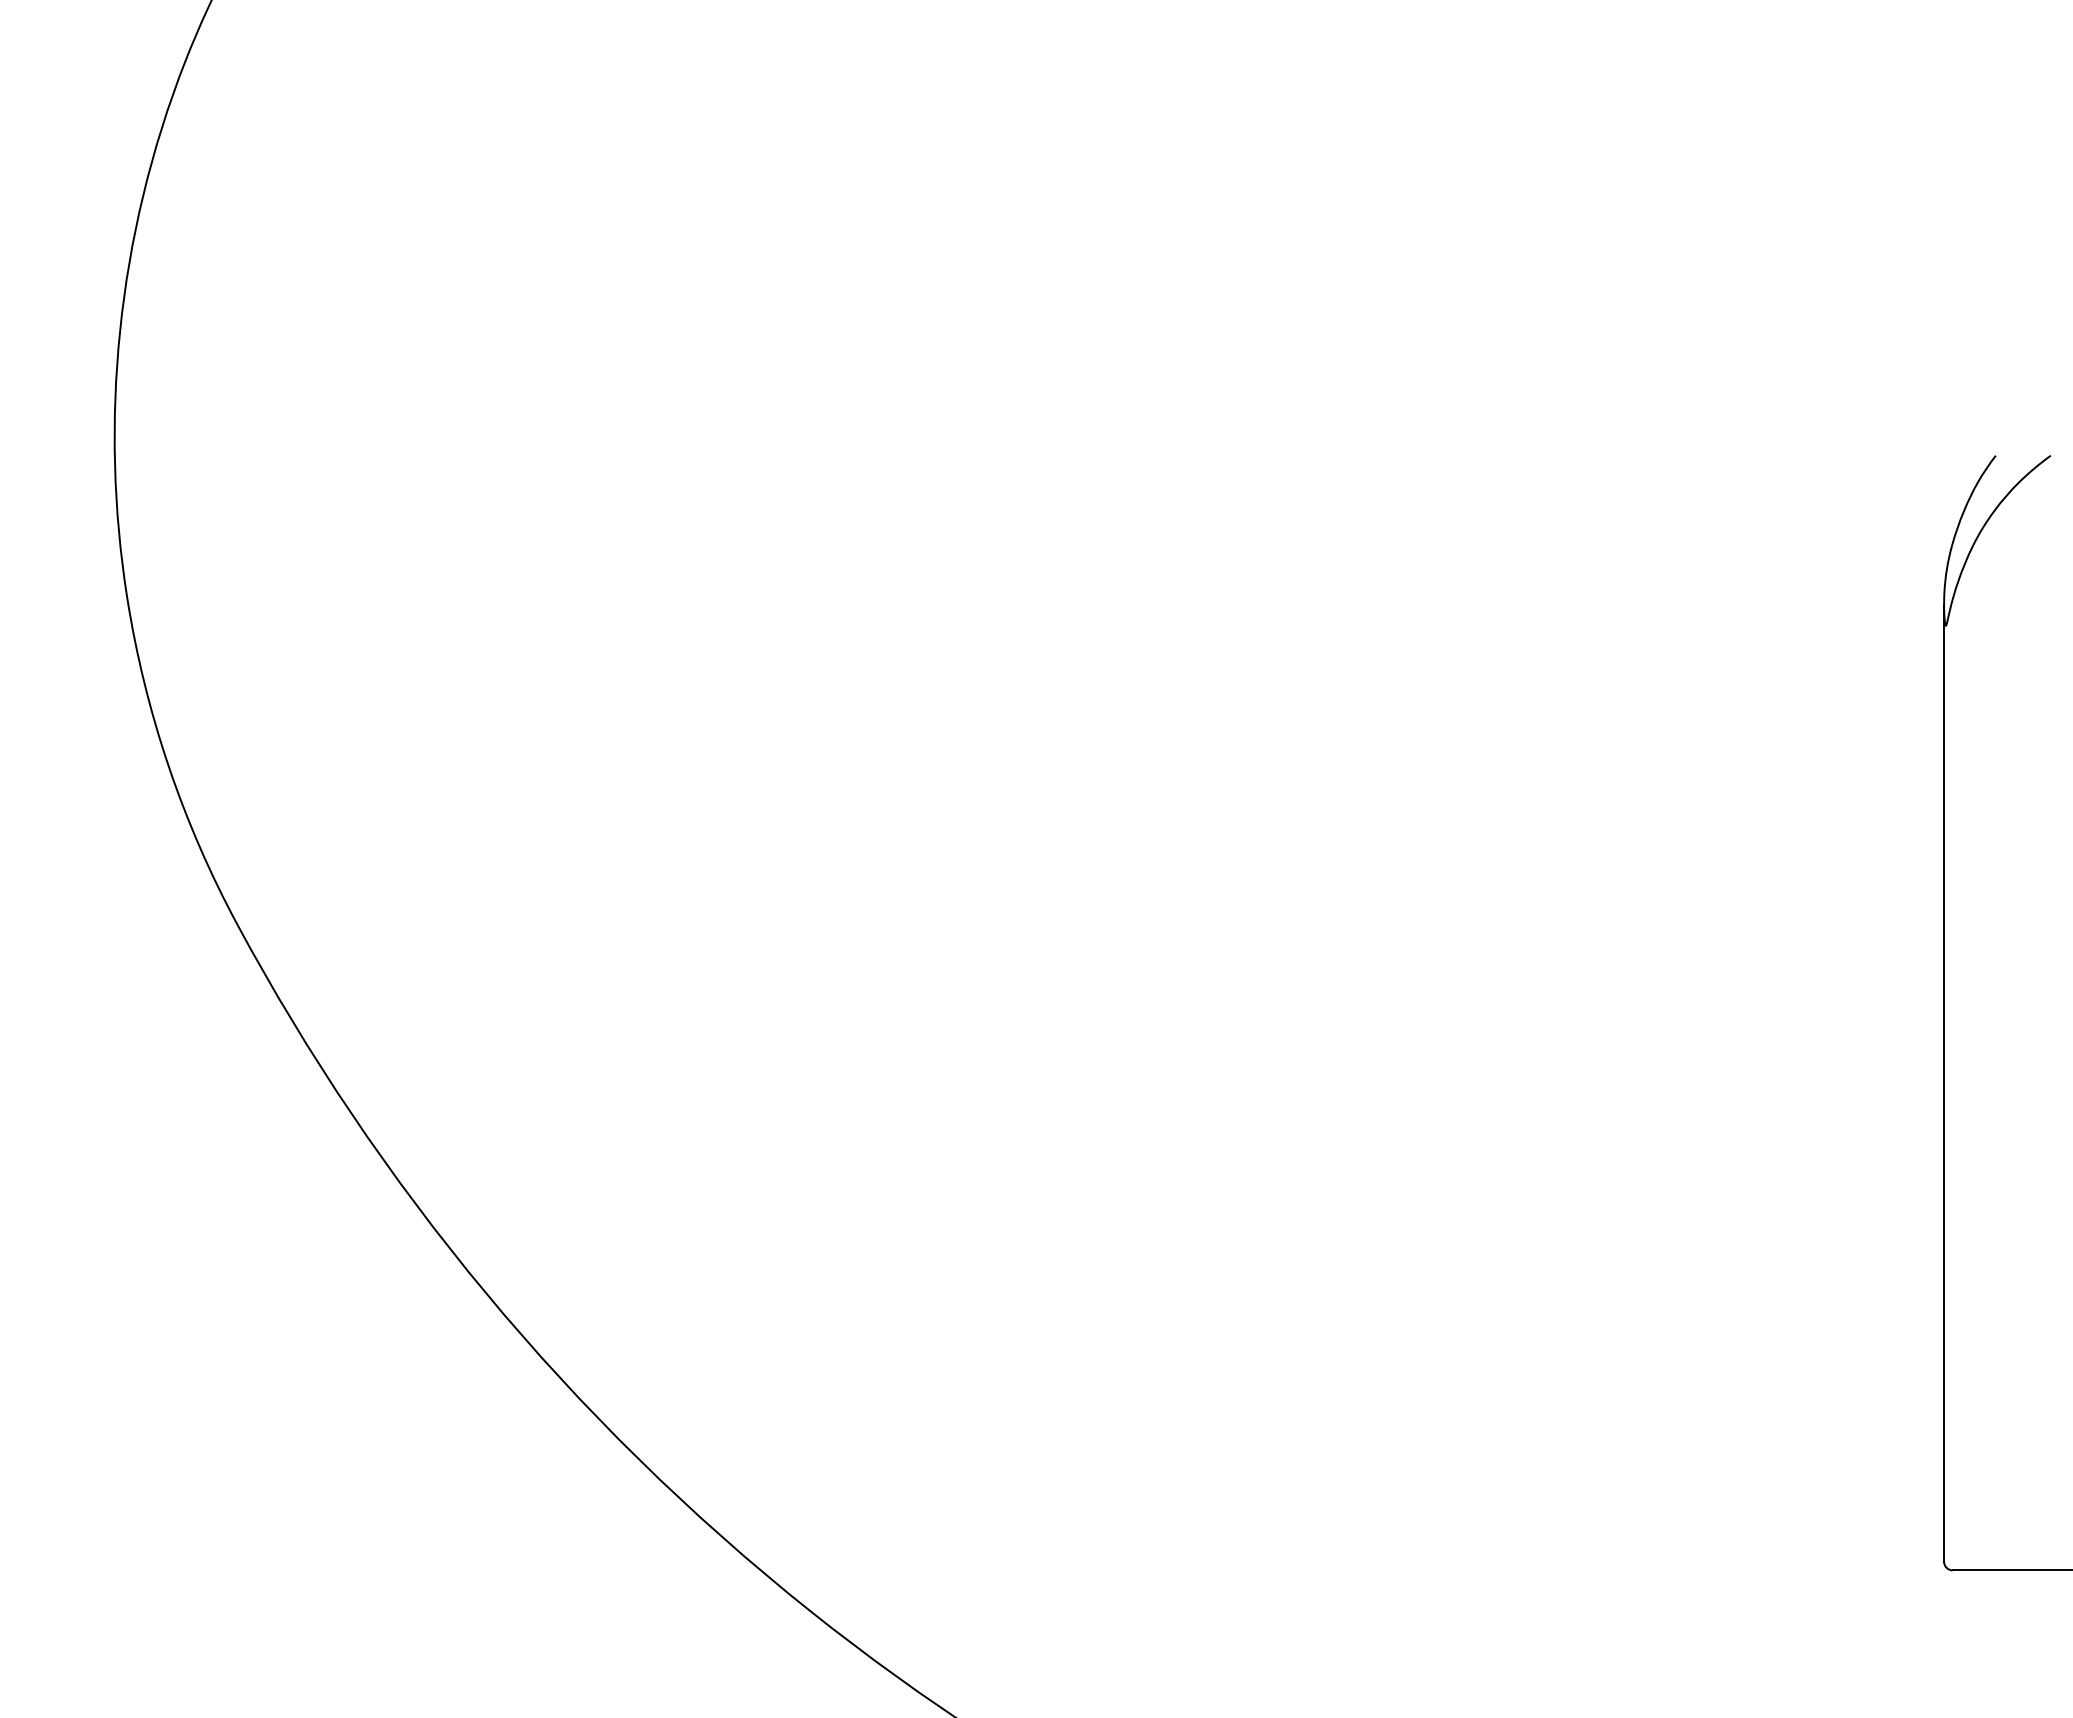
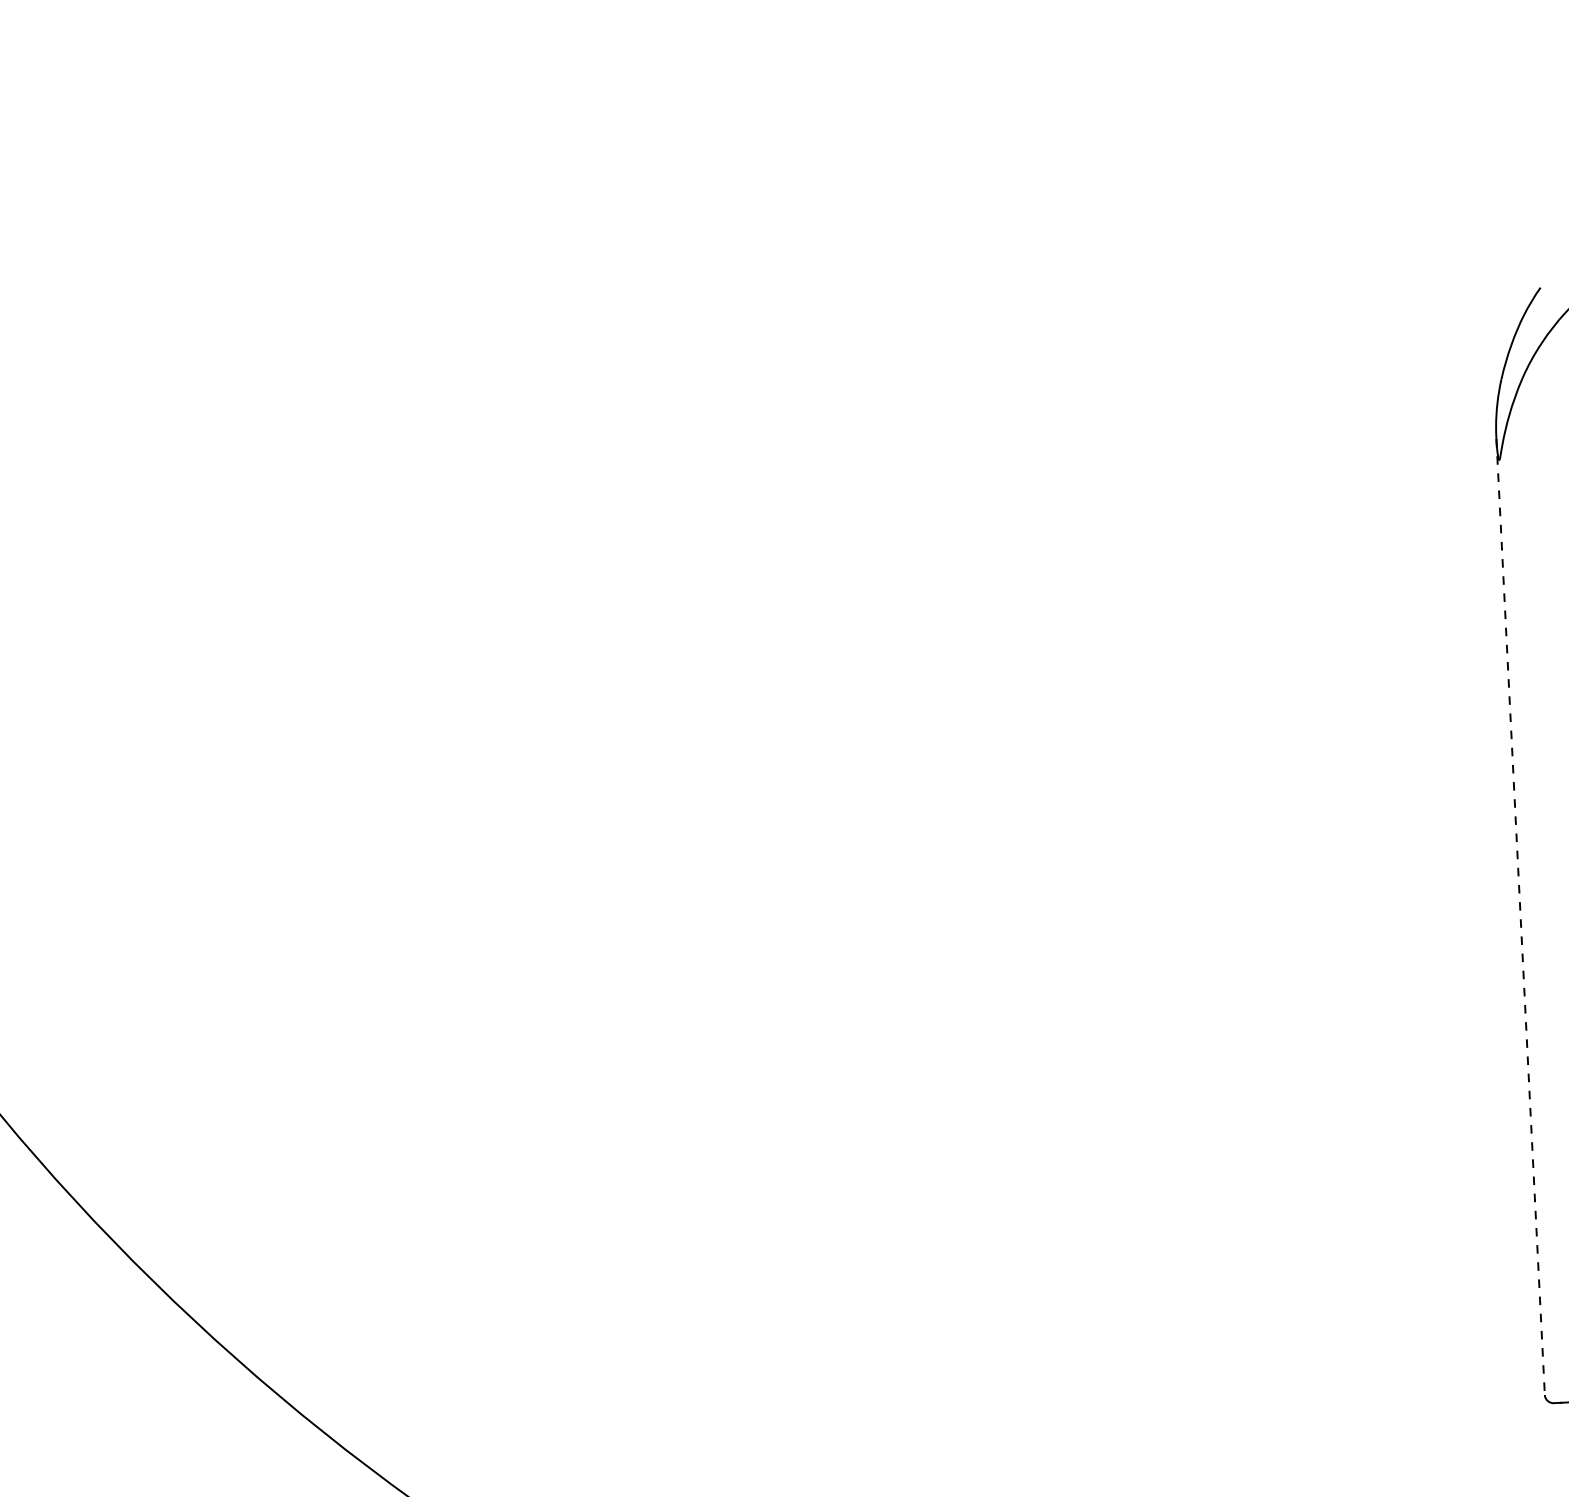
line: (1944, 1083) -> (1521, 917), solid -> dashed

